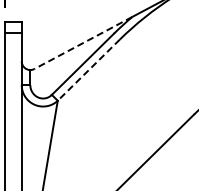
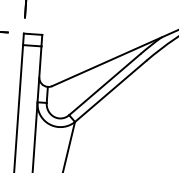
line: (82, 43) -> (105, 62), dashed -> solid
line: (88, 70) -> (110, 91), dashed -> solid

